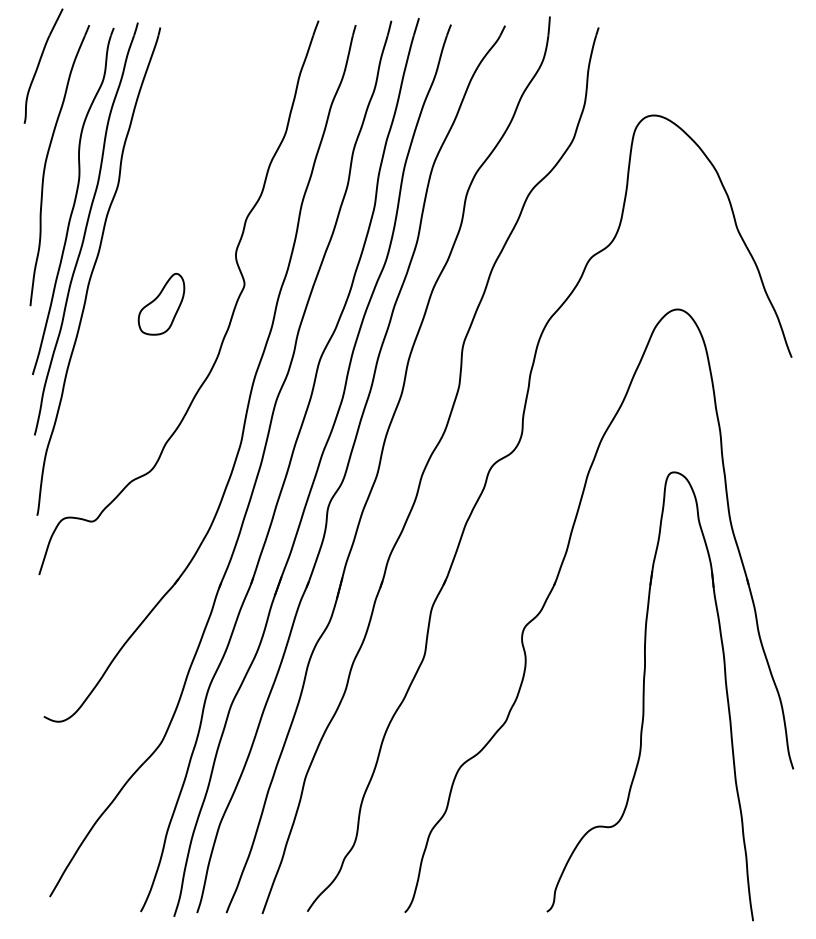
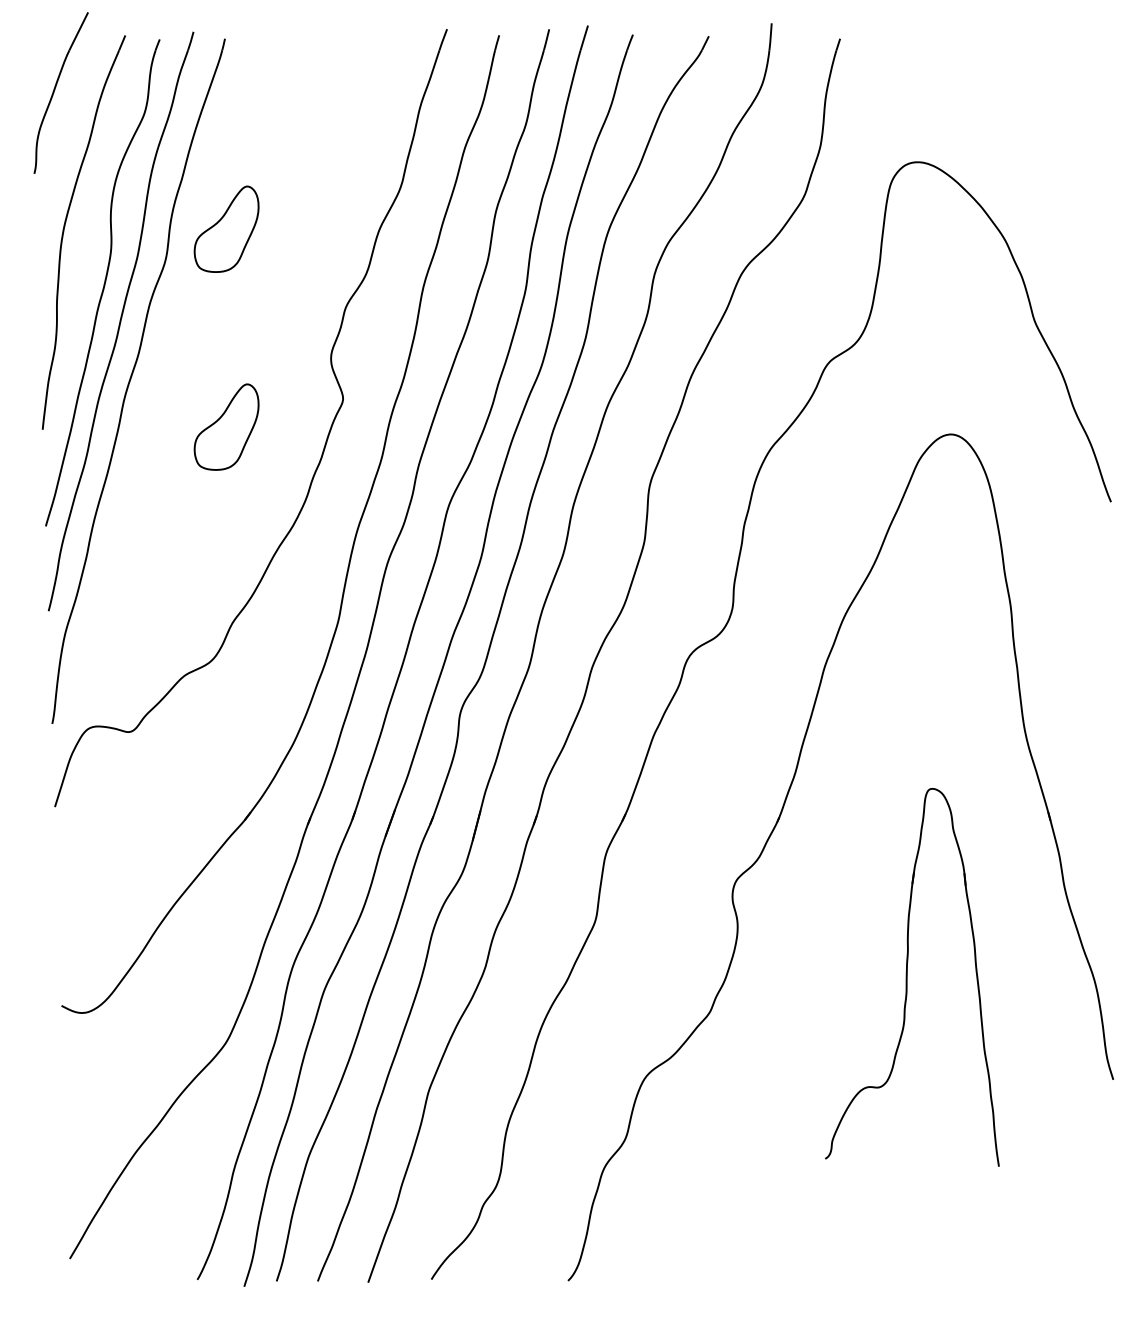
part: (161, 162) -> (226, 228), added
part: (649, 696) -> (911, 977), size x0.6

